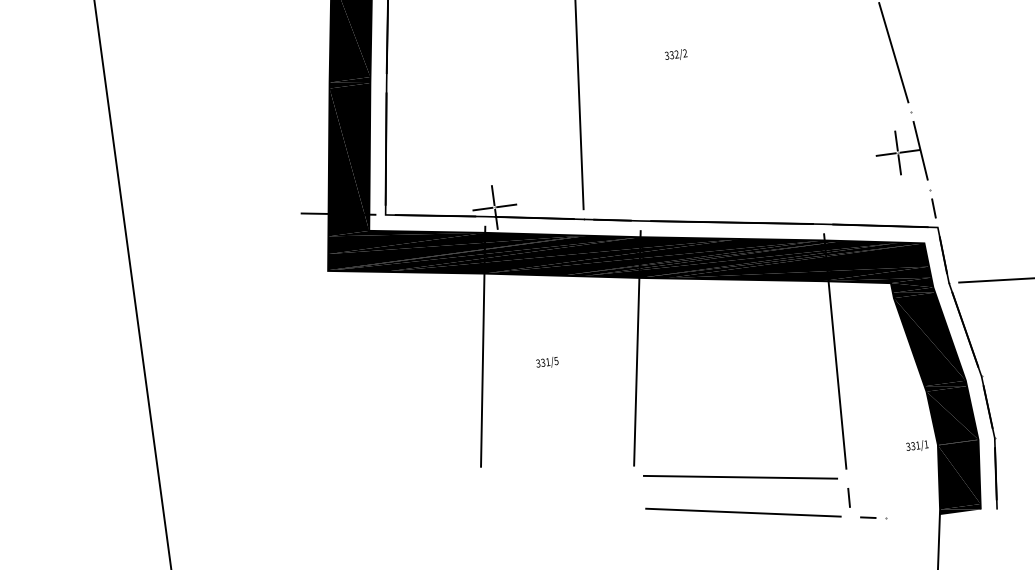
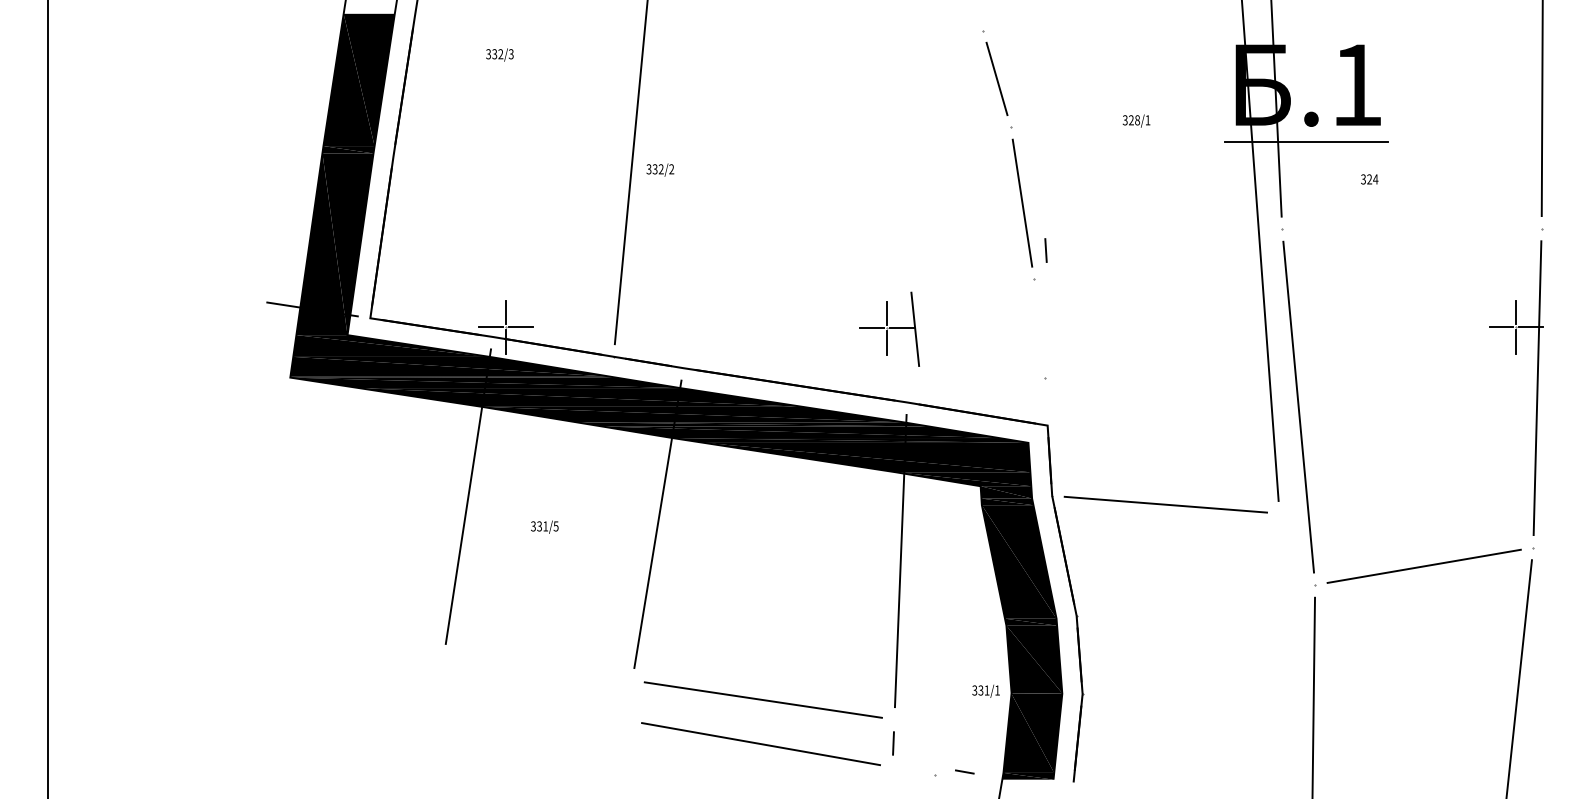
text: (676, 54) -> (660, 169), moved
part: (900, 152) -> (889, 328), moved
line: (933, 208) -> (1045, 250), moved
line: (867, 517) -> (964, 771), moved

